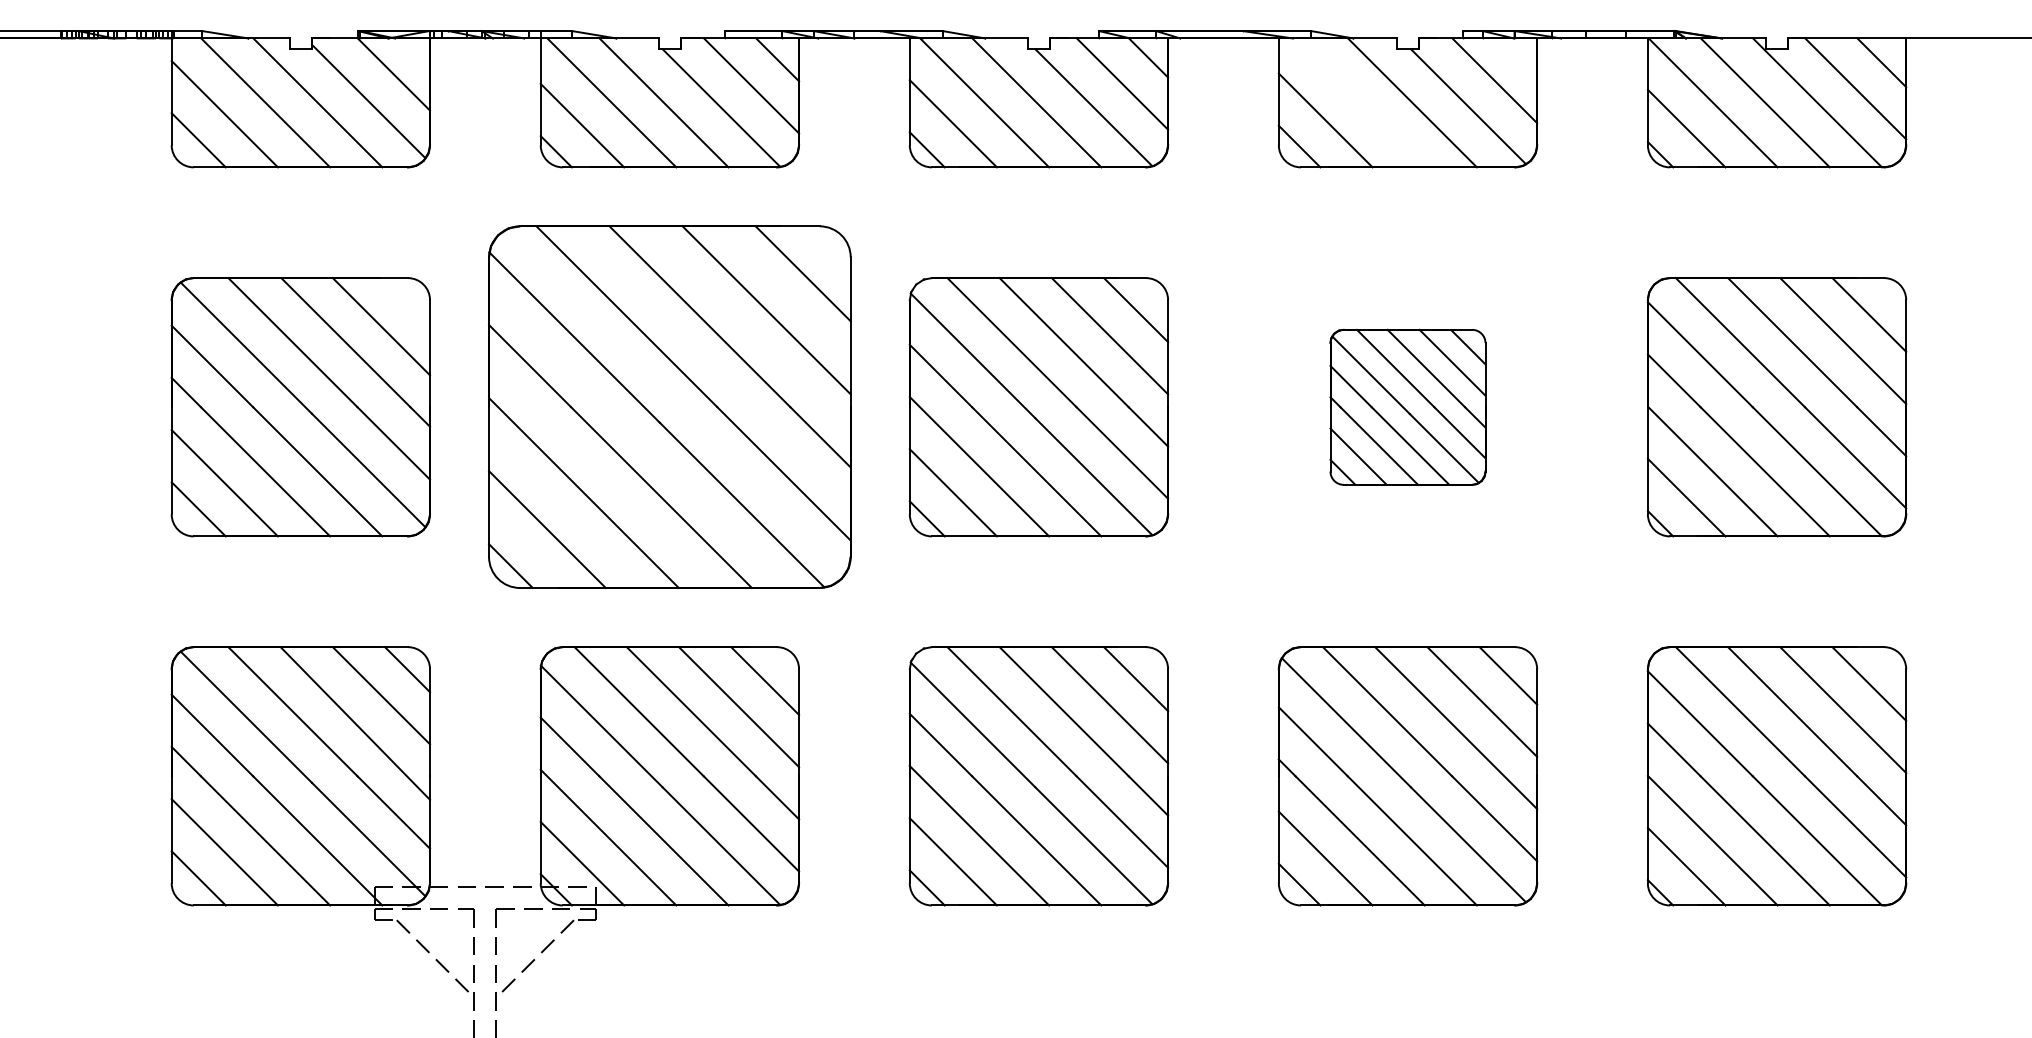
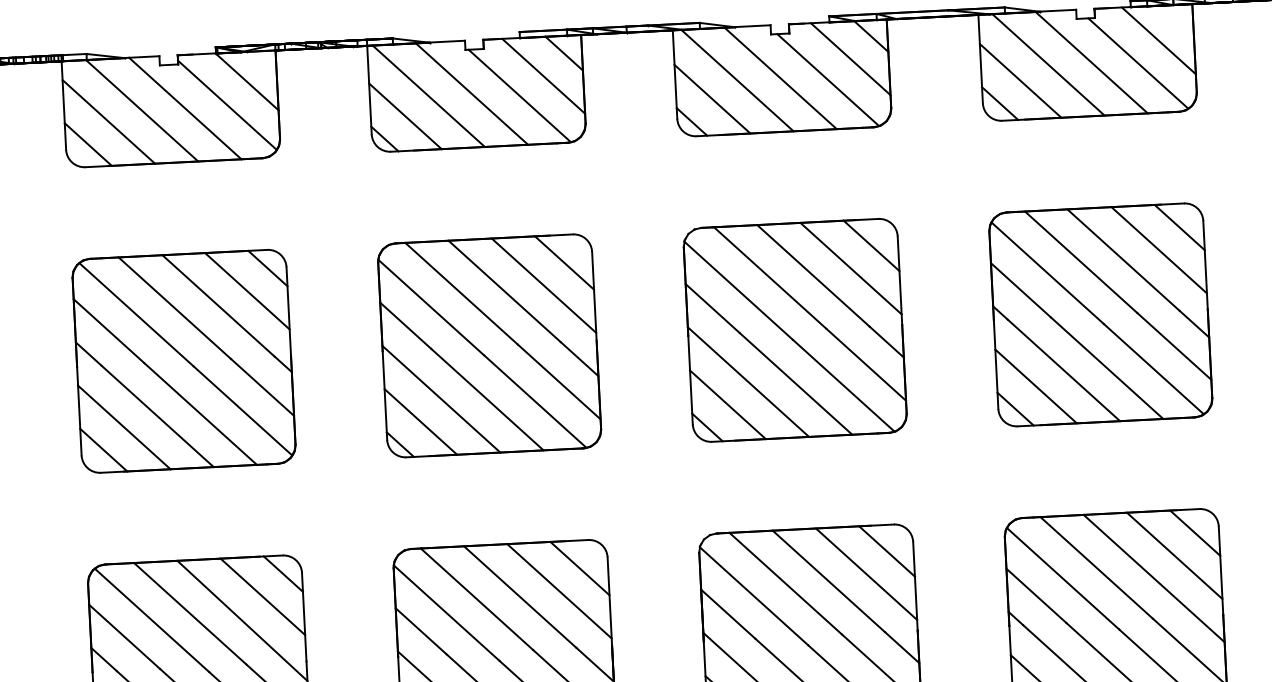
line: (1359, 102) -> (1047, 64), added
line: (407, 300) -> (267, 268), added
part: (669, 407) -> (489, 346), size x0.71
part: (1407, 407) -> (1100, 315), size x1.67

